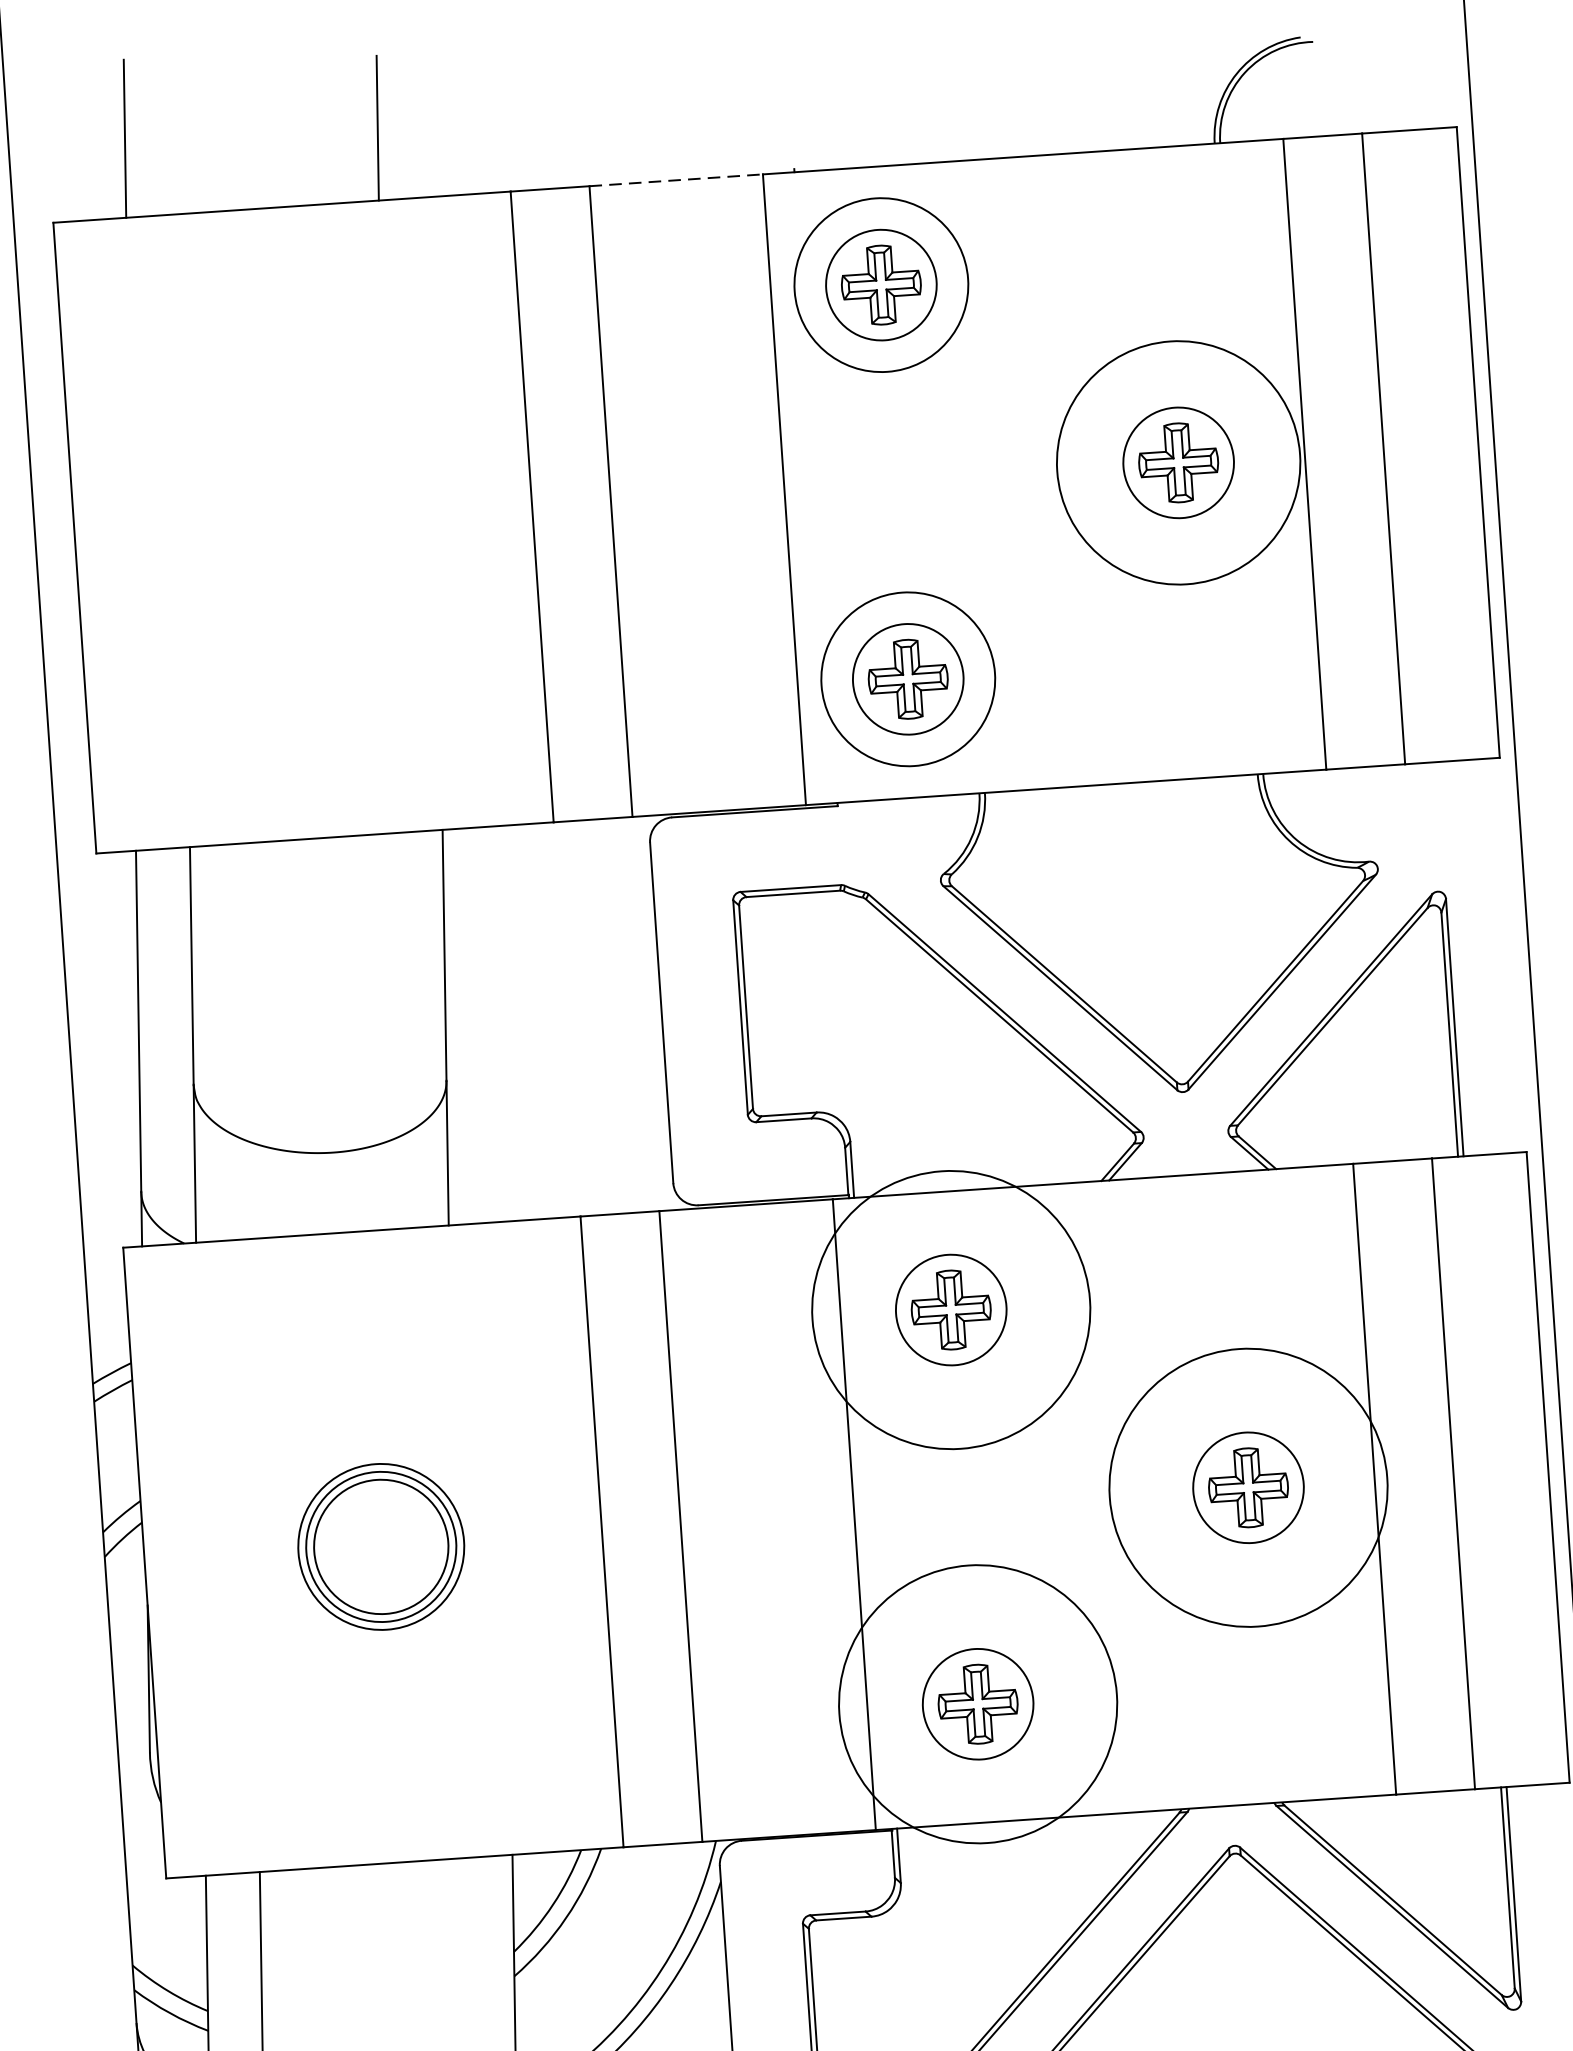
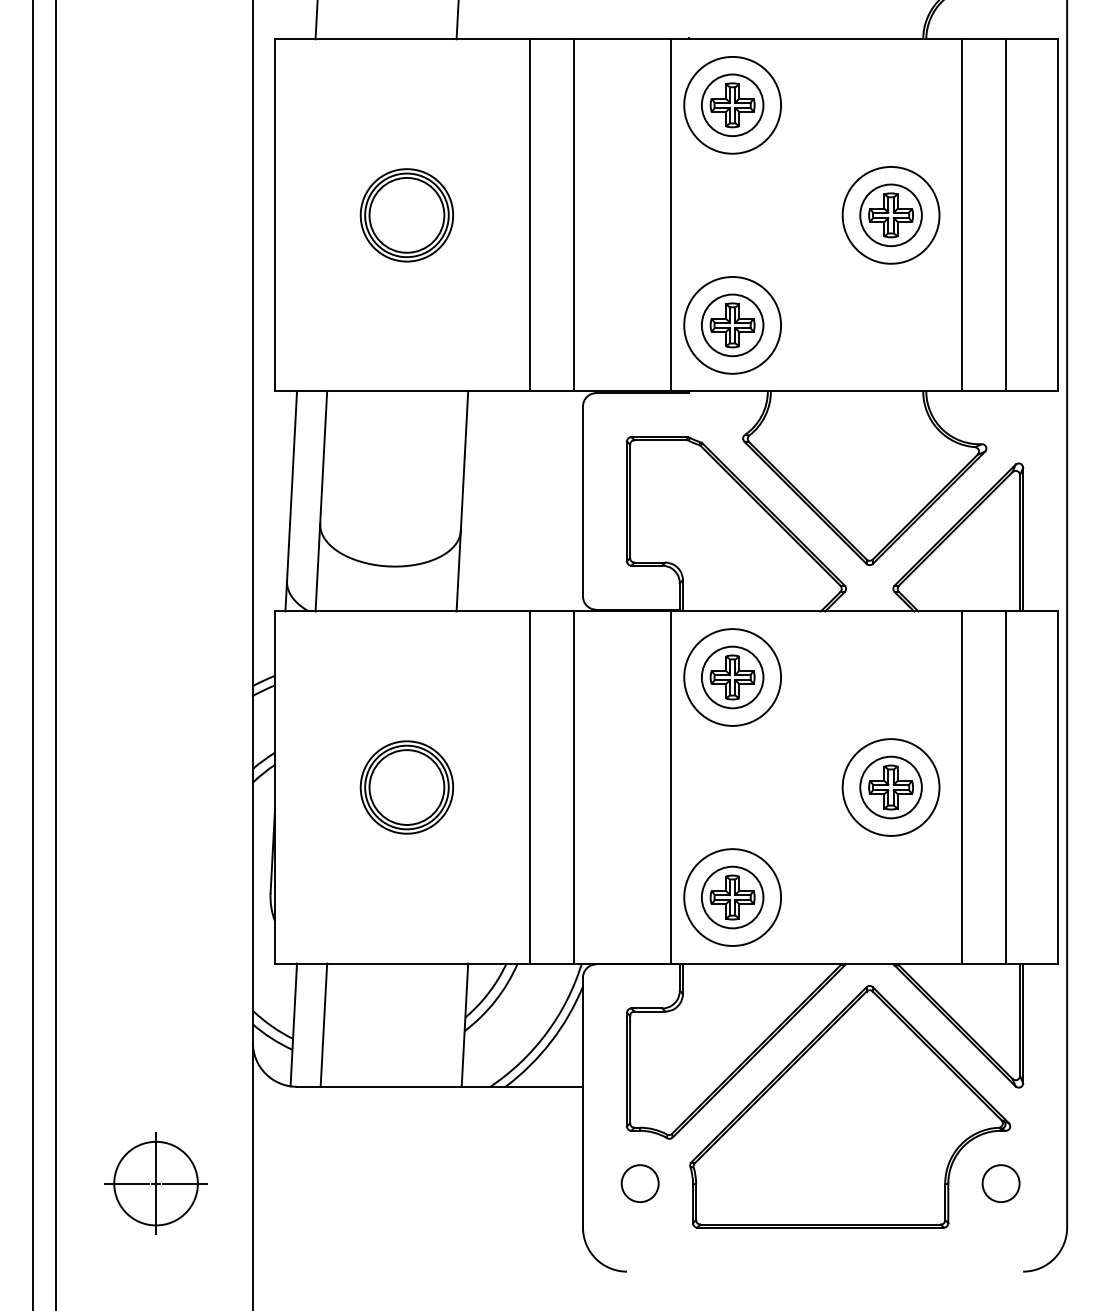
line: (677, 180) -> (623, 39), dashed -> solid
circle: (1177, 461) -> (890, 214), size x0.71
part: (310, 522) -> (406, 215), added
circle: (951, 1310) -> (732, 677), size x0.62
circle: (1247, 1487) -> (890, 787), size x0.62
circle: (977, 1704) -> (732, 897), size x0.62

